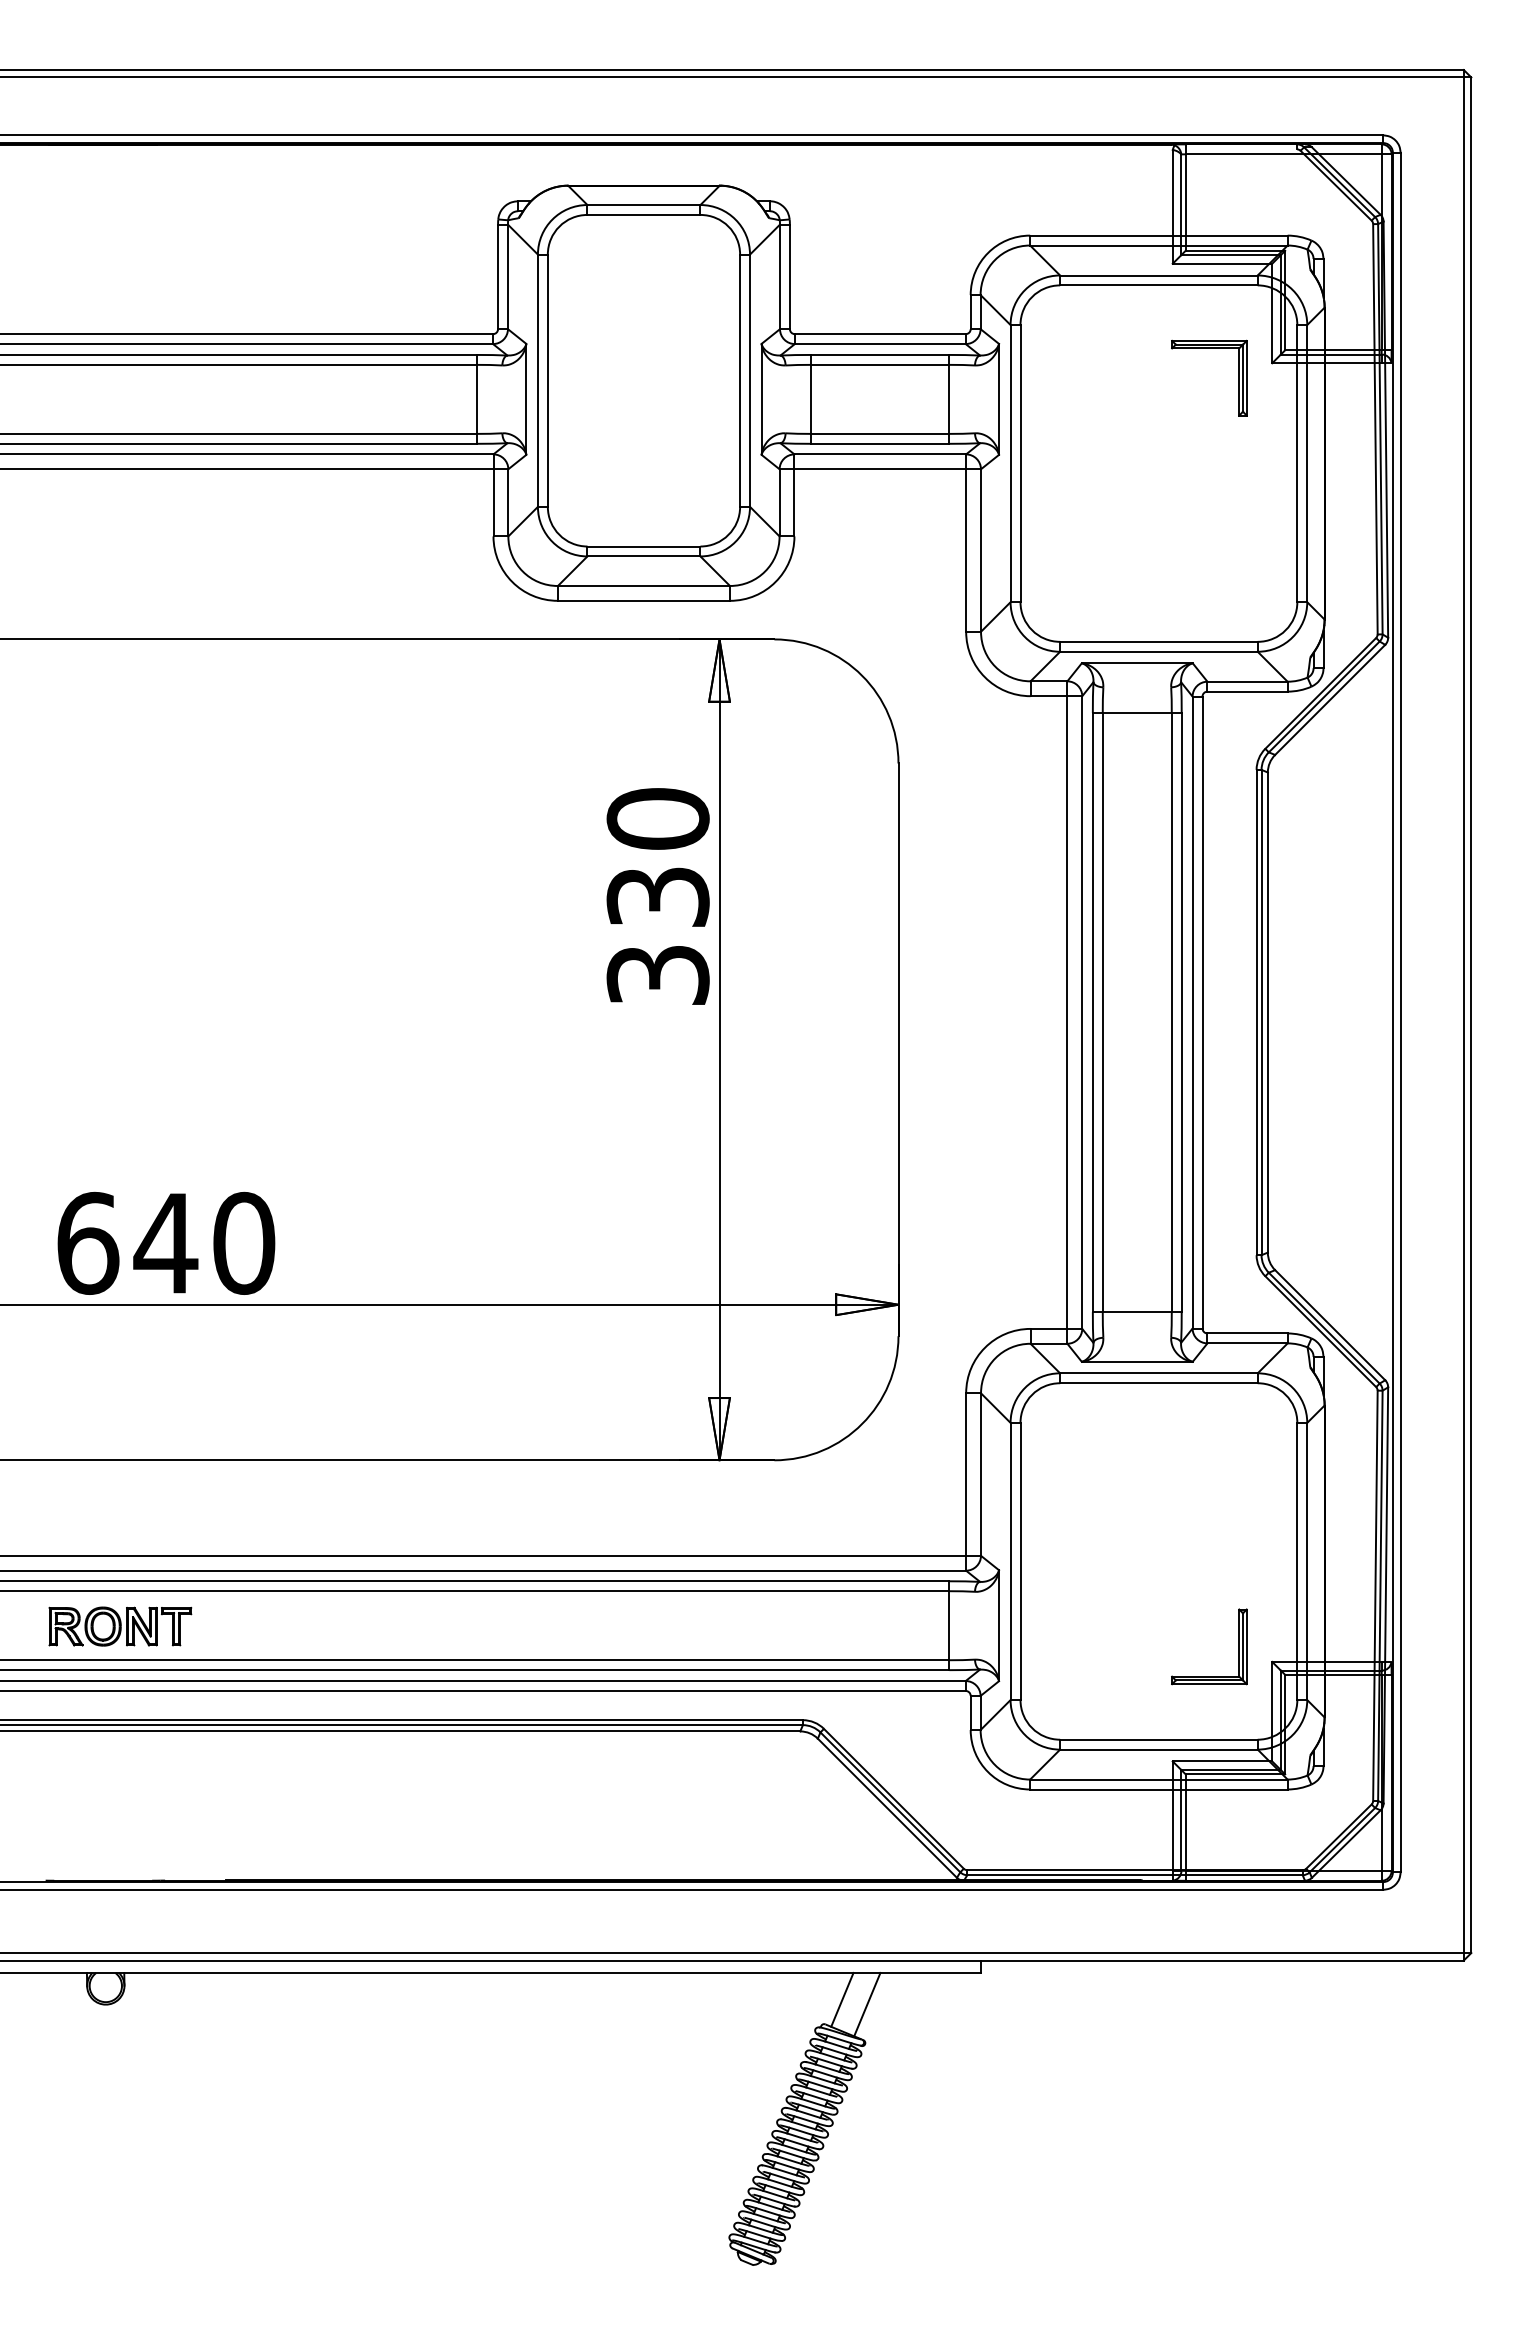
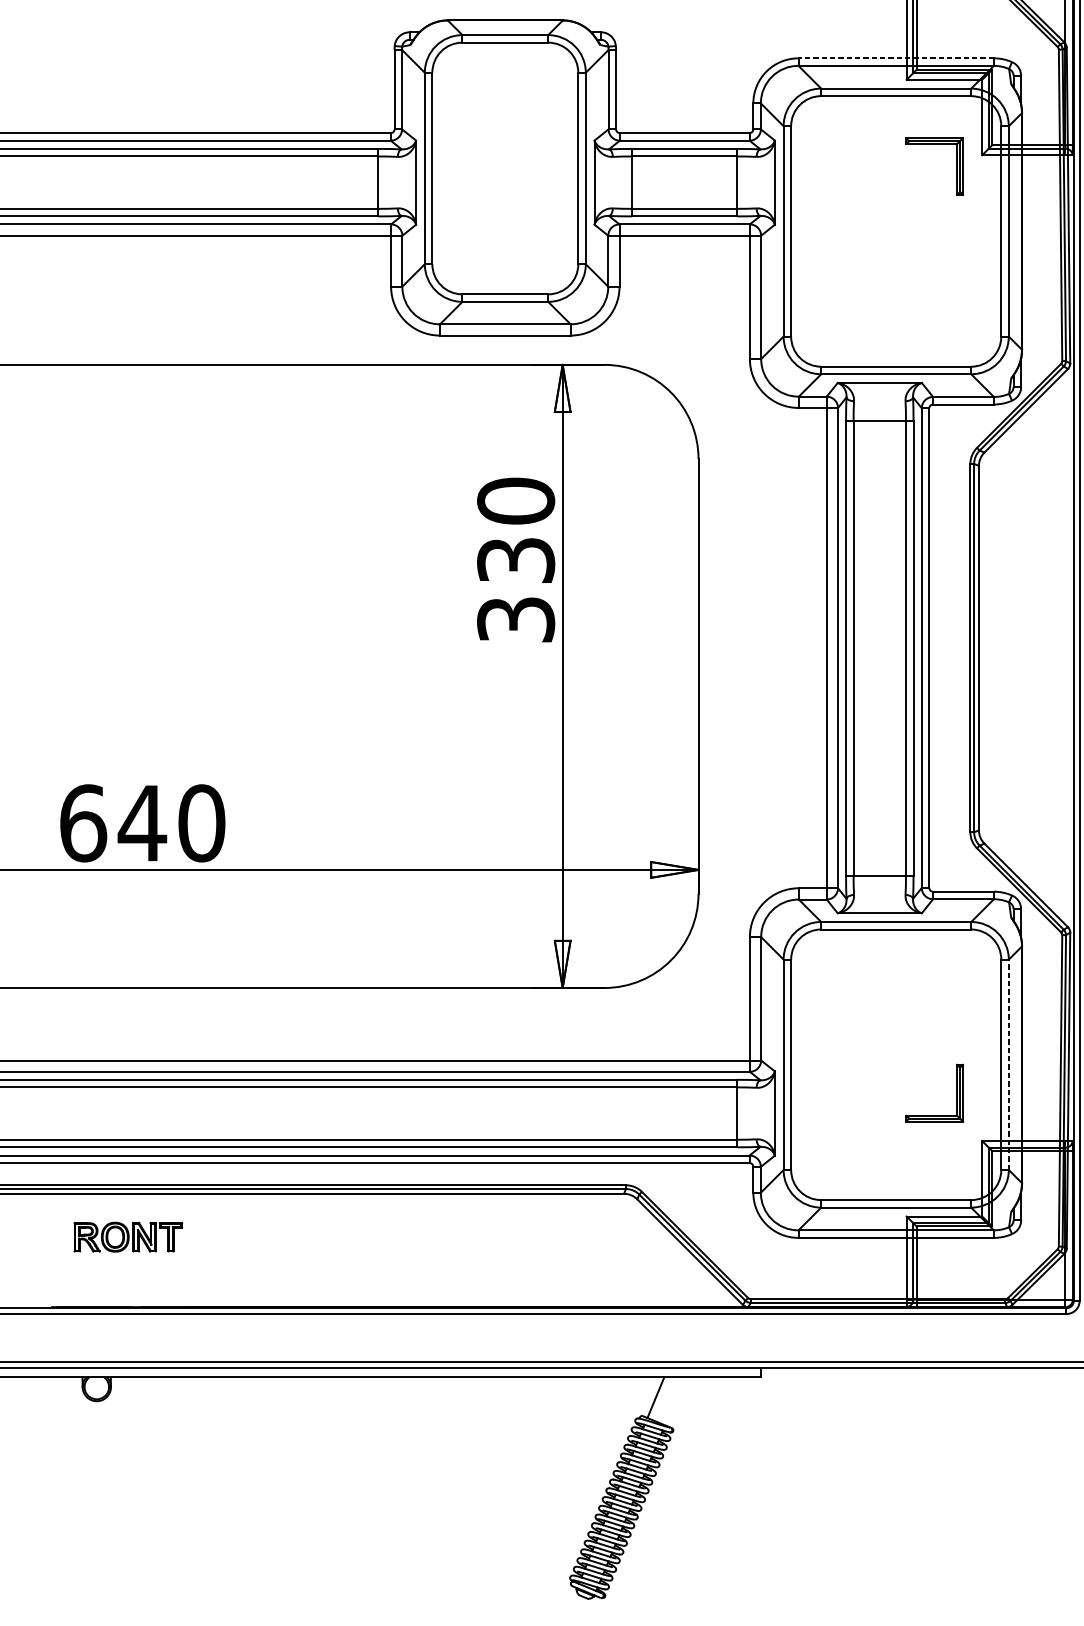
line: (1158, 235) -> (895, 58), solid -> dashed
line: (1307, 1561) -> (1009, 1064), solid -> dashed
part: (120, 1626) -> (128, 1237), moved
part: (1238, 1646) -> (956, 1092), moved
line: (867, 2004) -> (675, 1401), removed

